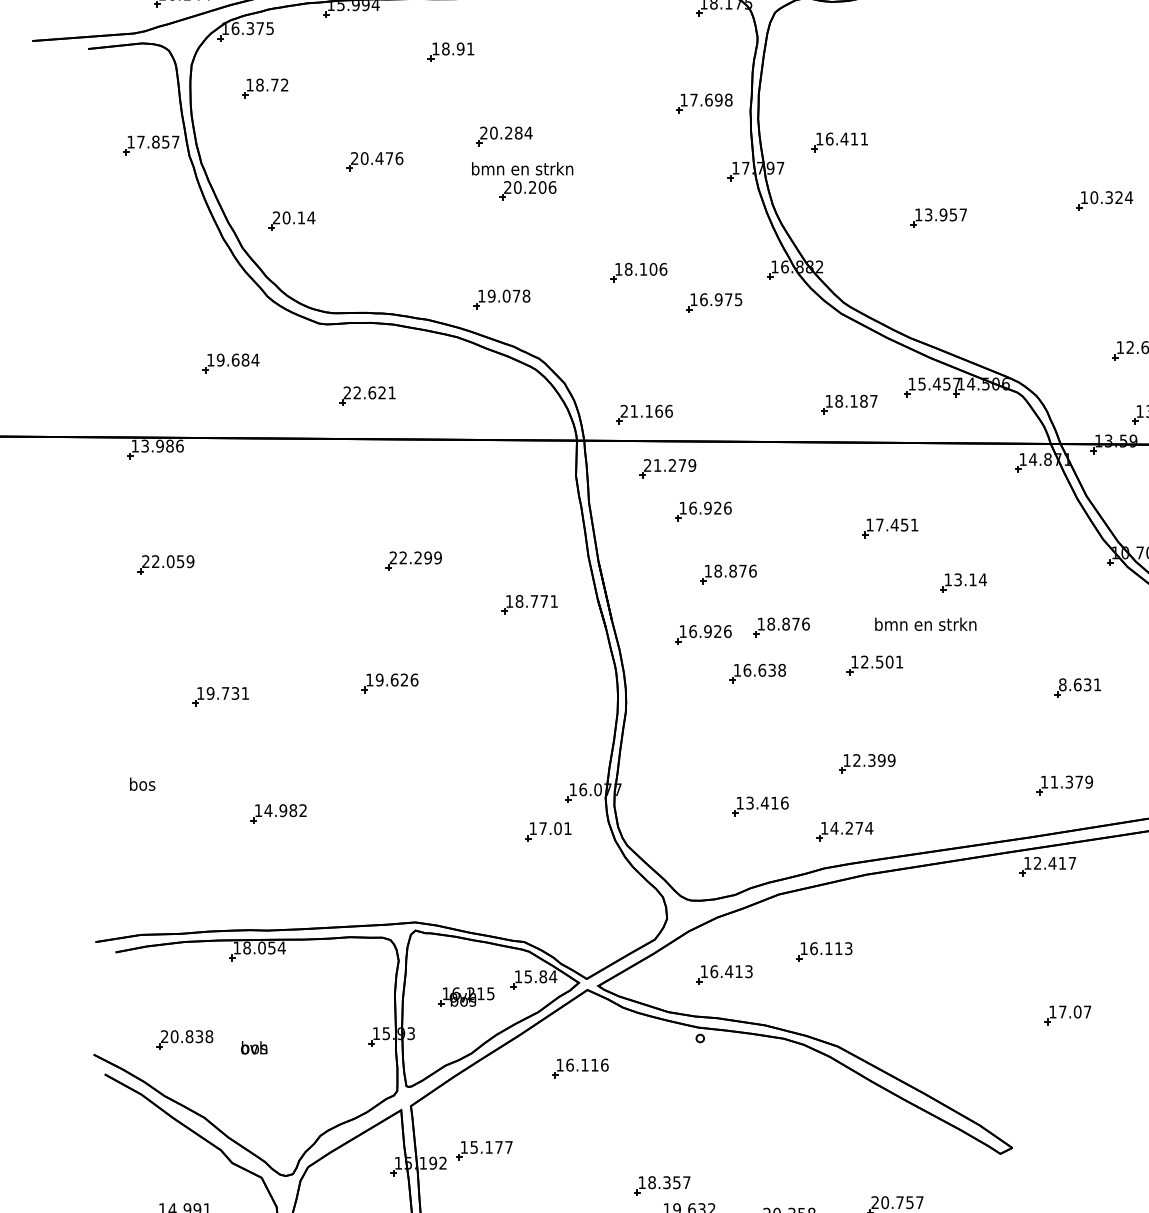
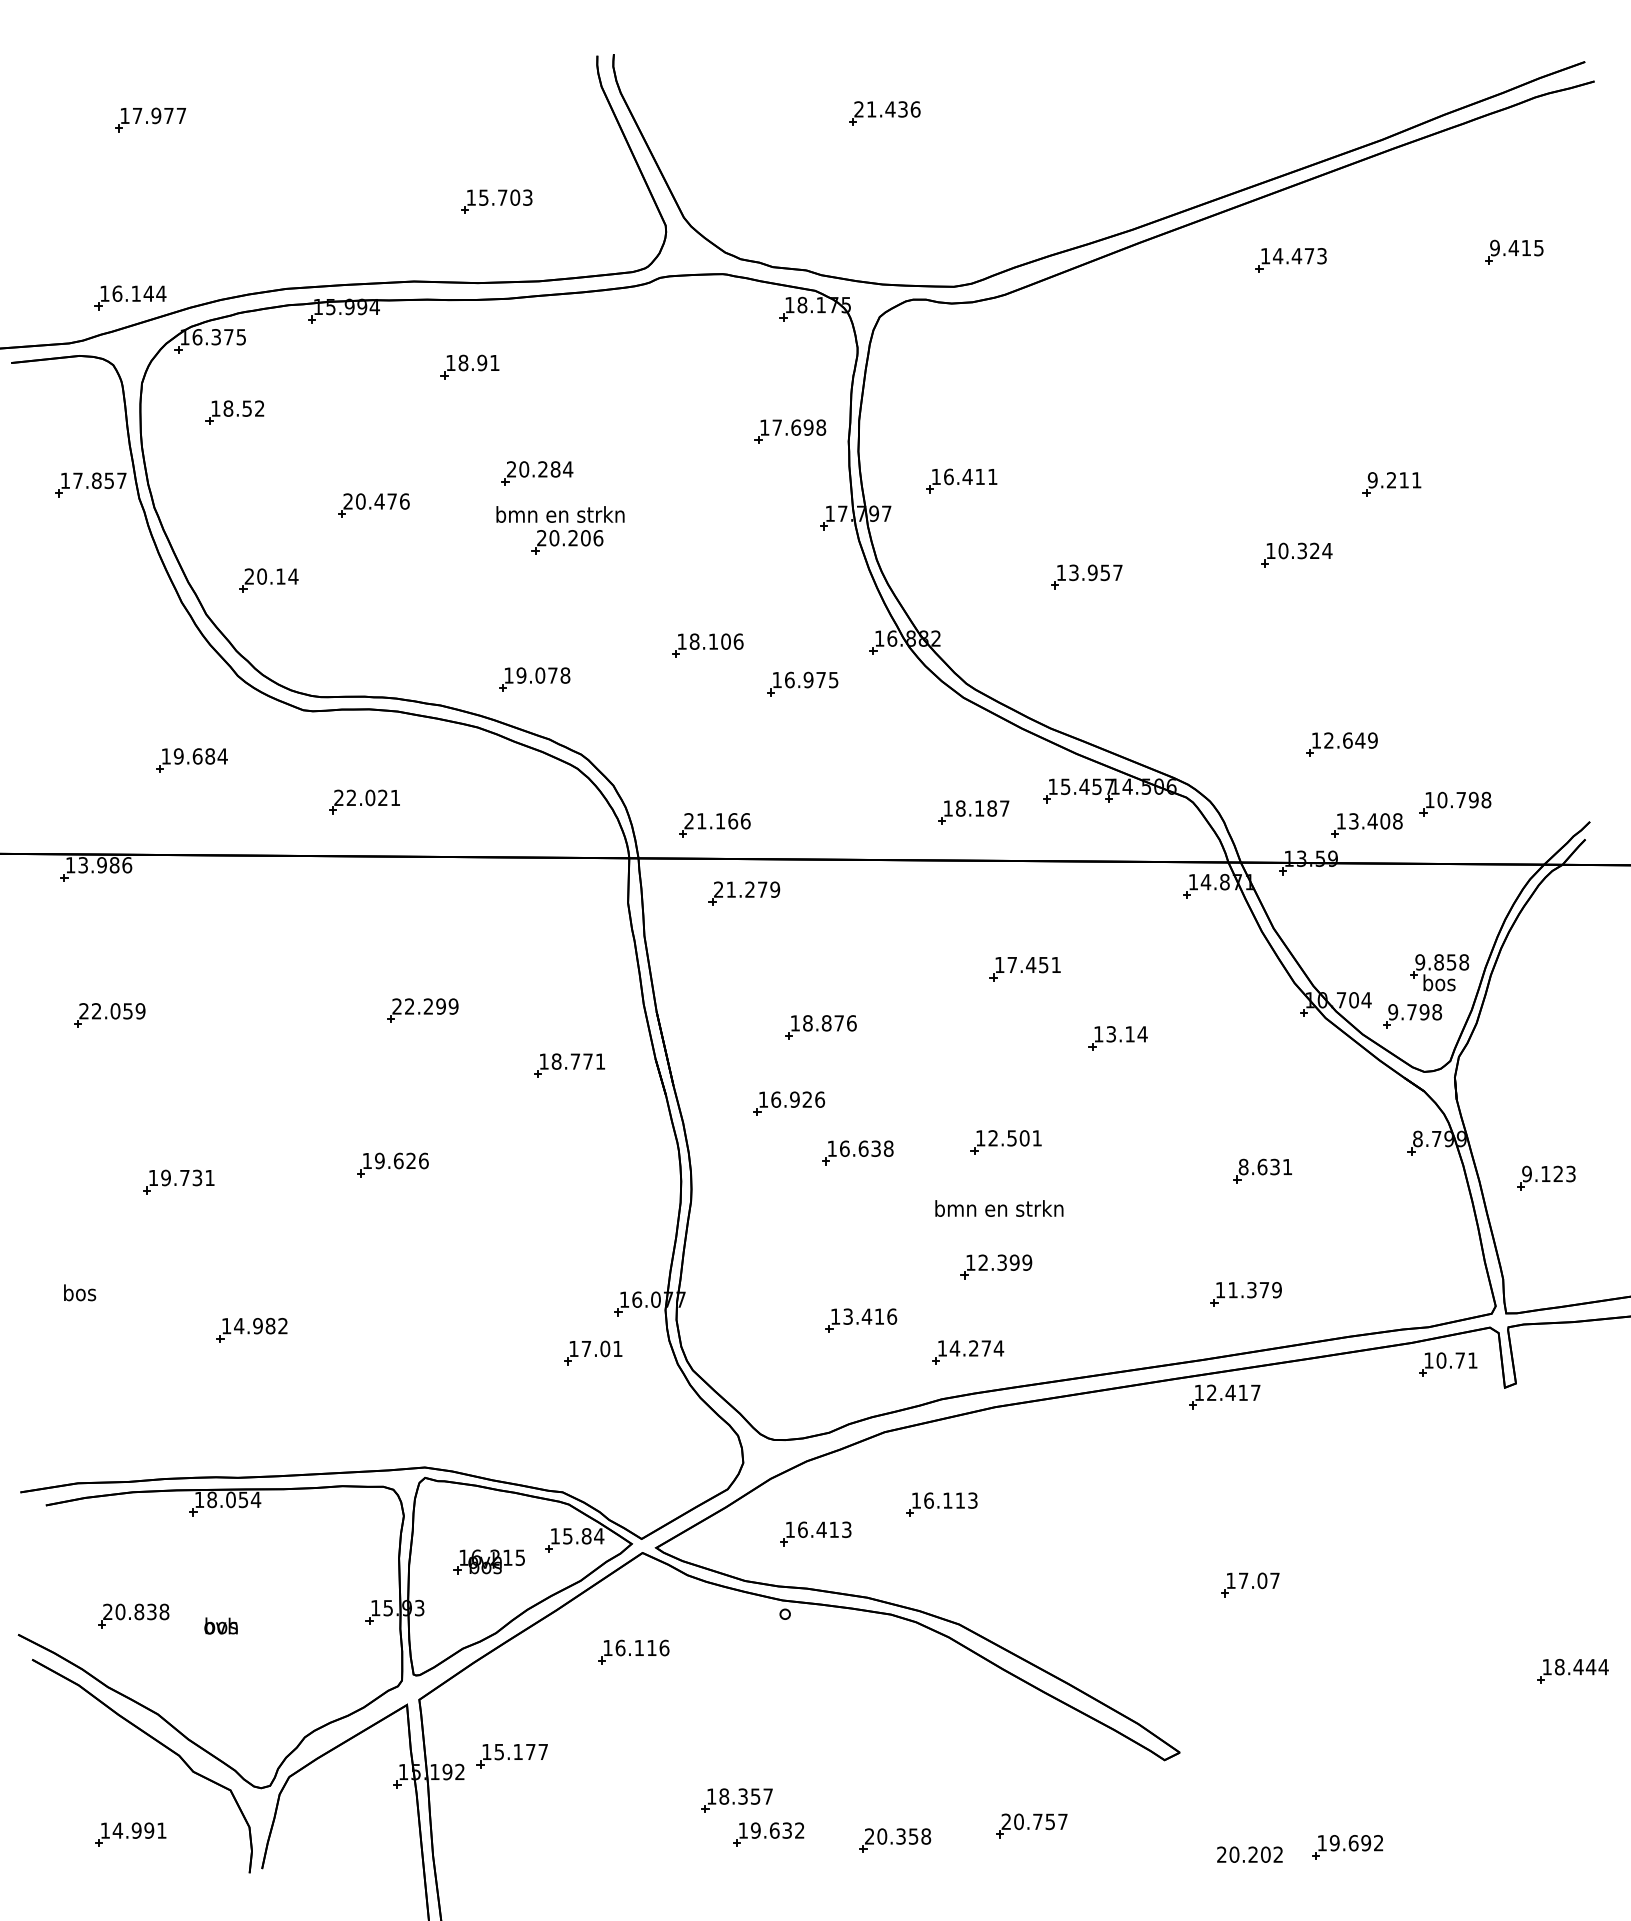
text: (274, 84) -> (246, 408), 18.72 -> 18.52
text: (372, 392) -> (370, 797), 22.621 -> 22.021
part: (703, 511) -> (789, 947), removed
text: (925, 624) -> (999, 1208), moved
part: (781, 627) -> (887, 1094), removed

